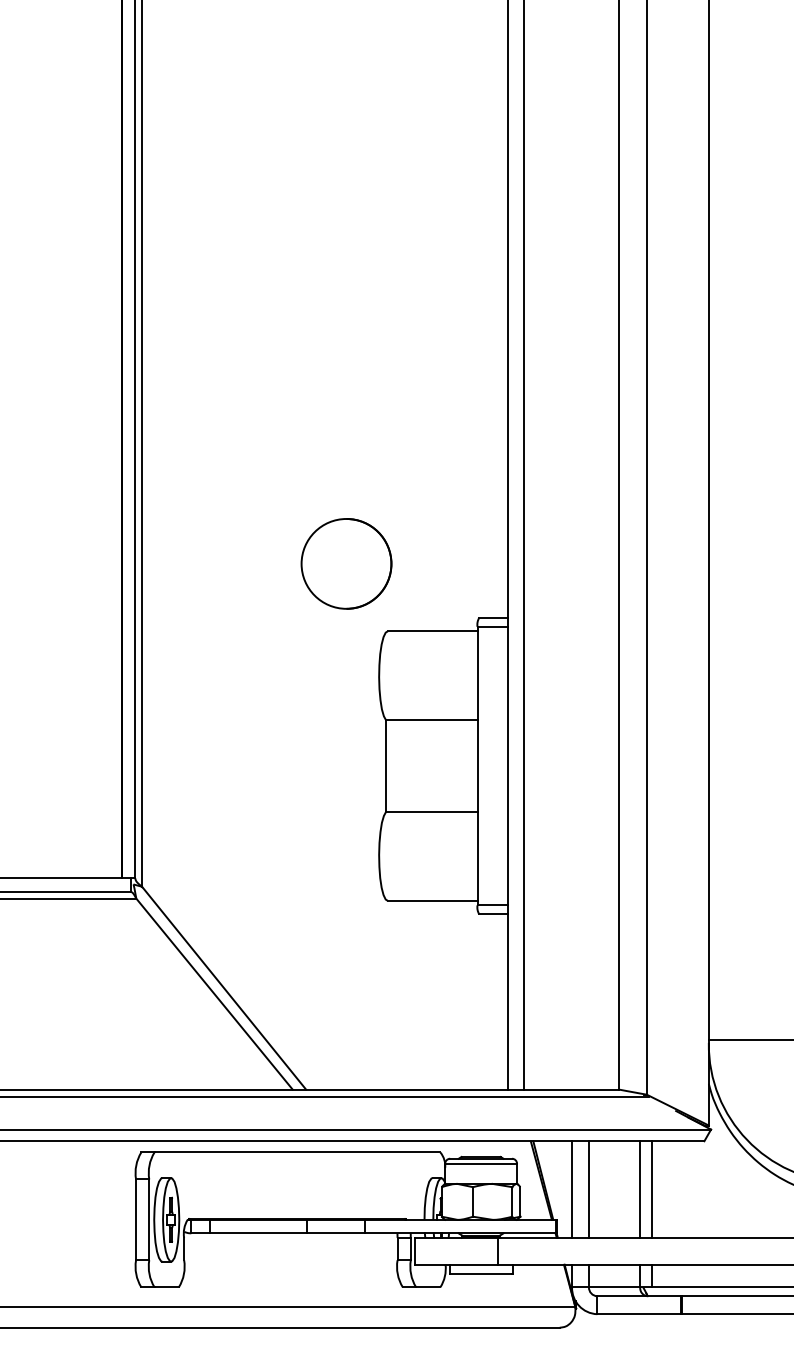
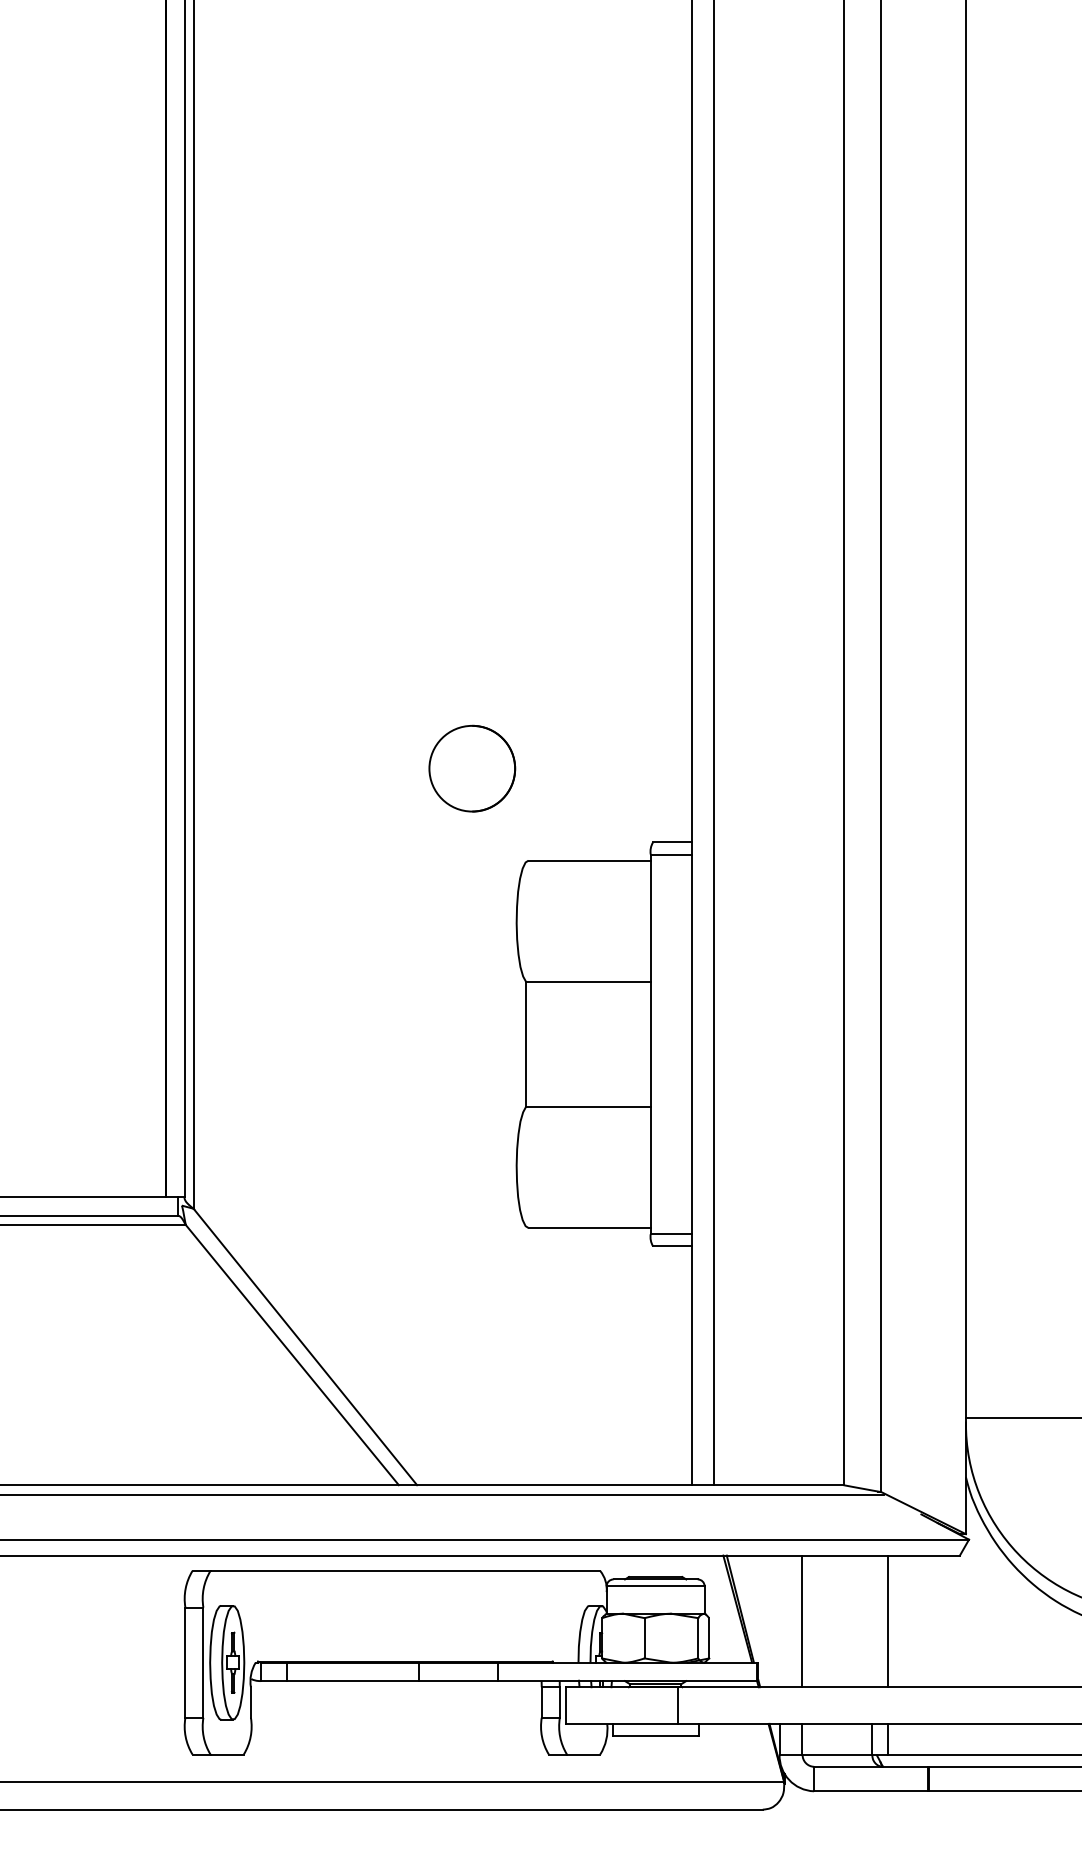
circle: (346, 563) -> (472, 768), size x0.7
line: (572, 1189) -> (779, 1621), removed
line: (640, 1189) -> (872, 1621), removed

